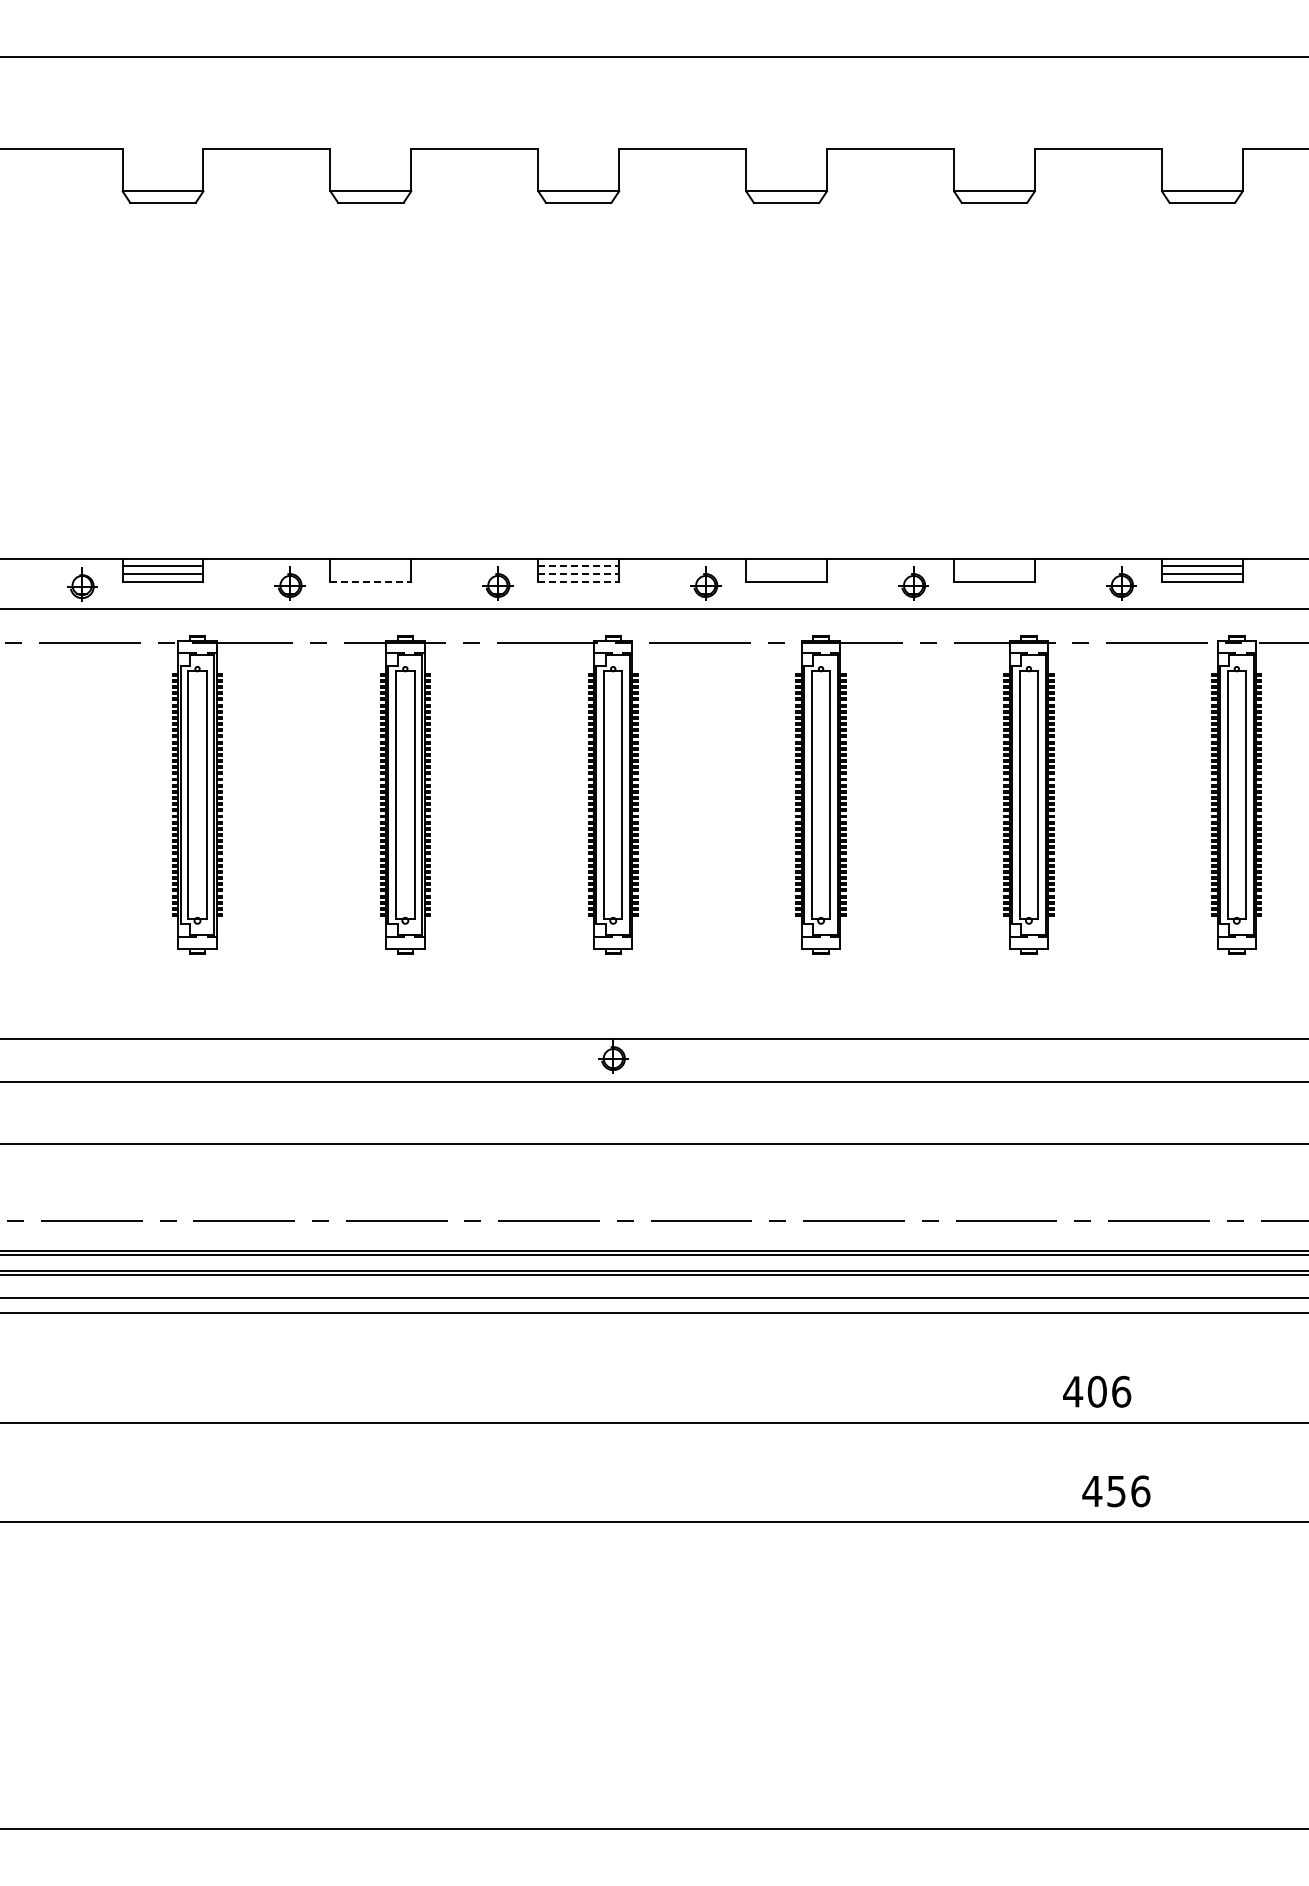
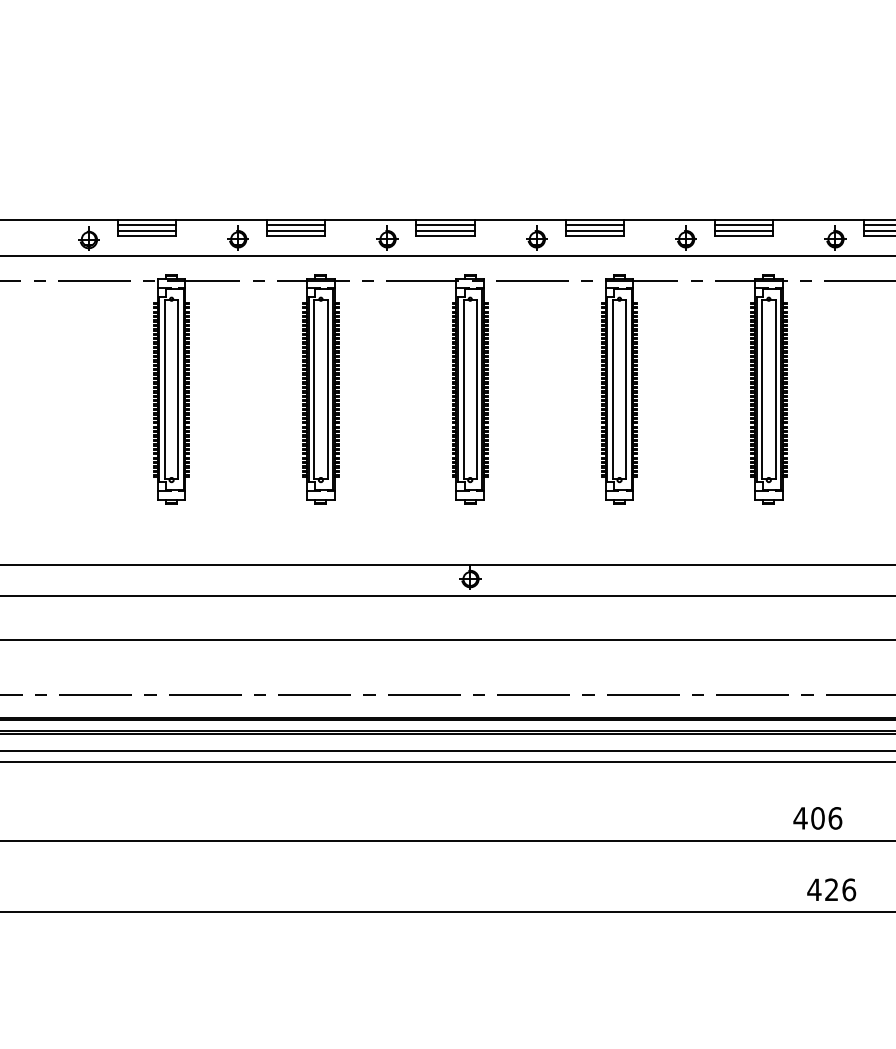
line: (370, 566) -> (295, 225), added
line: (579, 566) -> (446, 225), dashed -> solid
line: (786, 566) -> (594, 225), added
line: (994, 566) -> (744, 225), added
line: (370, 574) -> (295, 231), added
line: (579, 574) -> (446, 231), dashed -> solid
line: (786, 574) -> (594, 231), added
line: (994, 574) -> (744, 231), added
line: (371, 581) -> (296, 236), dashed -> solid
line: (579, 581) -> (446, 236), dashed -> solid
text: (1116, 1491) -> (831, 889), 456 -> 426

